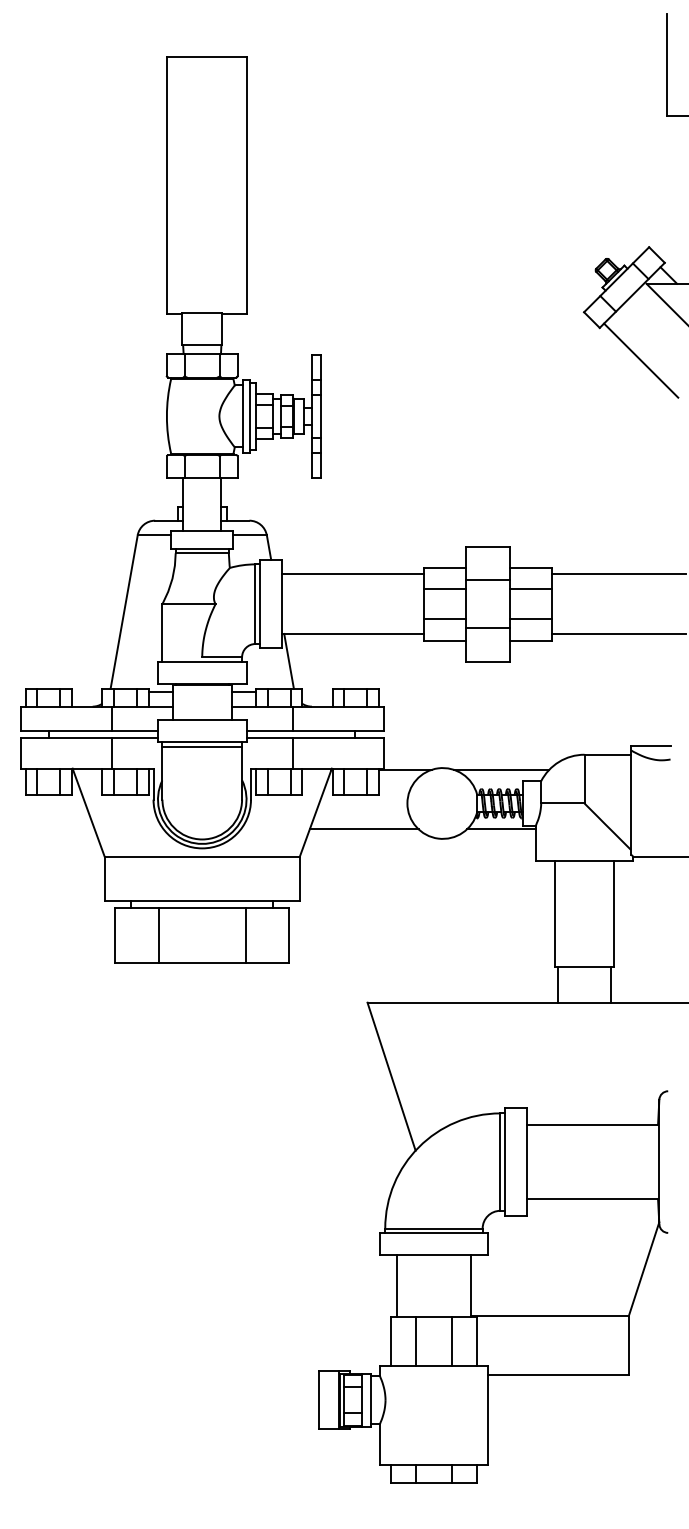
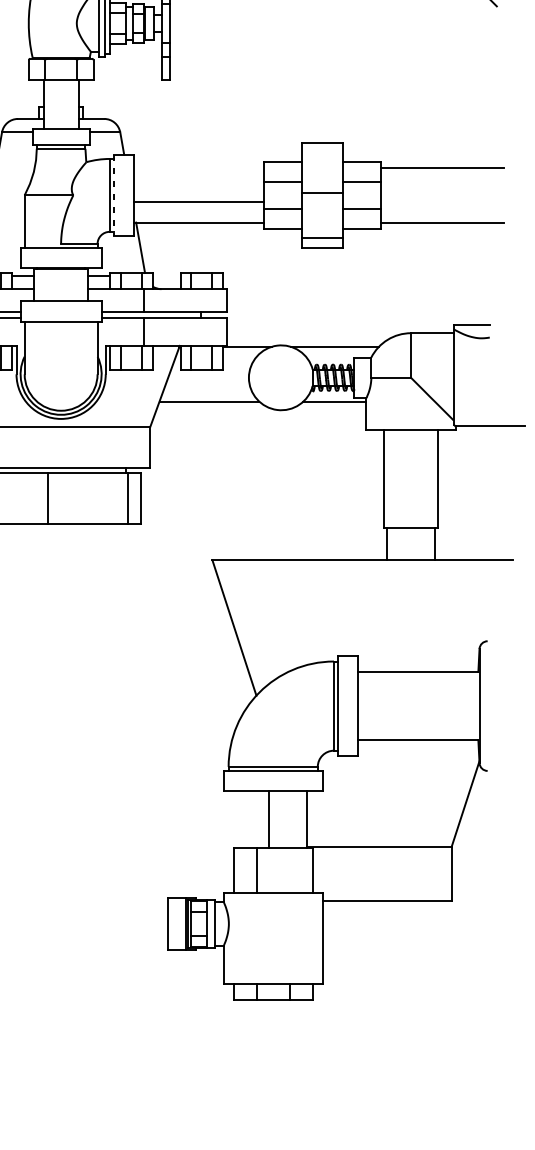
line: (352, 574) -> (198, 202), moved
line: (487, 580) -> (322, 192), moved
line: (259, 604) -> (113, 195), solid -> dashed
line: (487, 628) -> (322, 238), moved
line: (202, 746) -> (61, 325), removed
line: (158, 935) -> (47, 498), moved
line: (245, 935) -> (128, 498), moved
line: (396, 1286) -> (269, 819), moved
line: (451, 1341) -> (289, 870), removed

